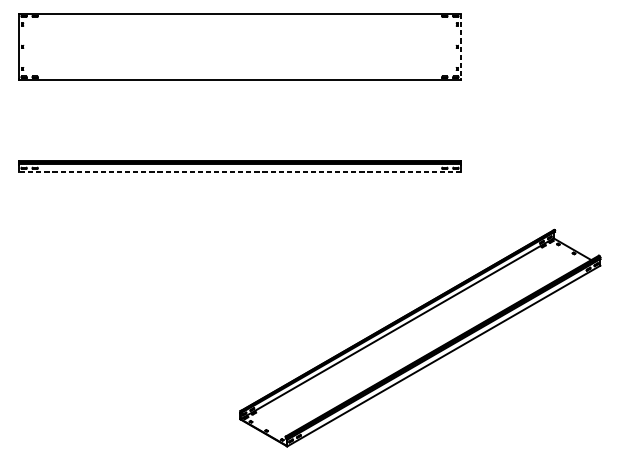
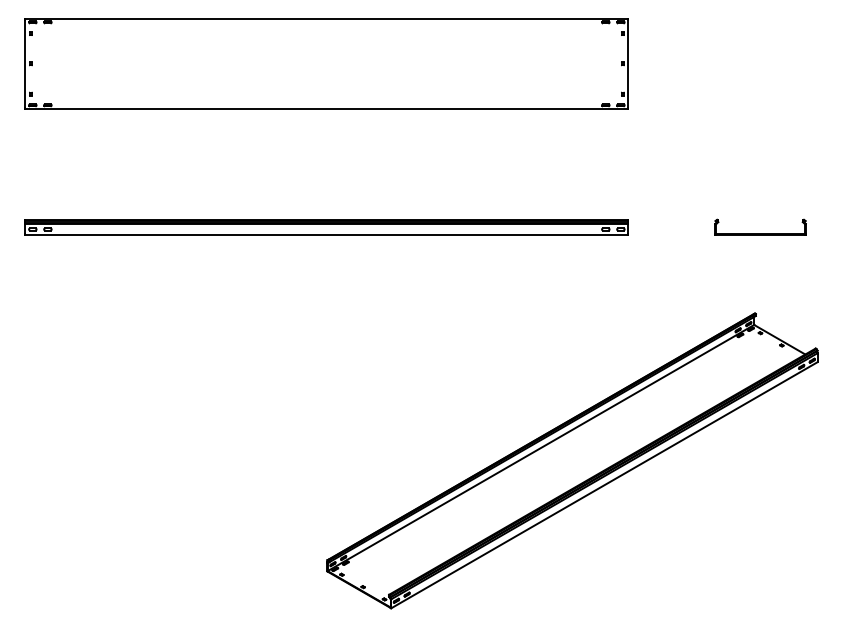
line: (461, 47) -> (628, 64), dashed -> solid
line: (239, 171) -> (326, 234), dashed -> solid
part: (558, 171) -> (760, 233), added

